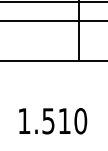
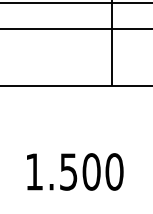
text: (64, 120) -> (91, 171), 1.510 -> 1.500

